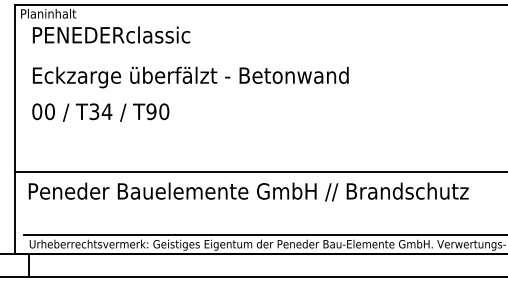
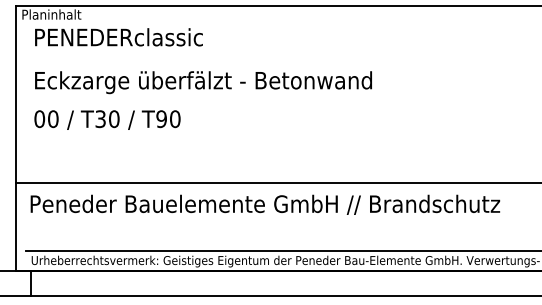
text: (106, 112) -> (113, 119), T34 -> T30

